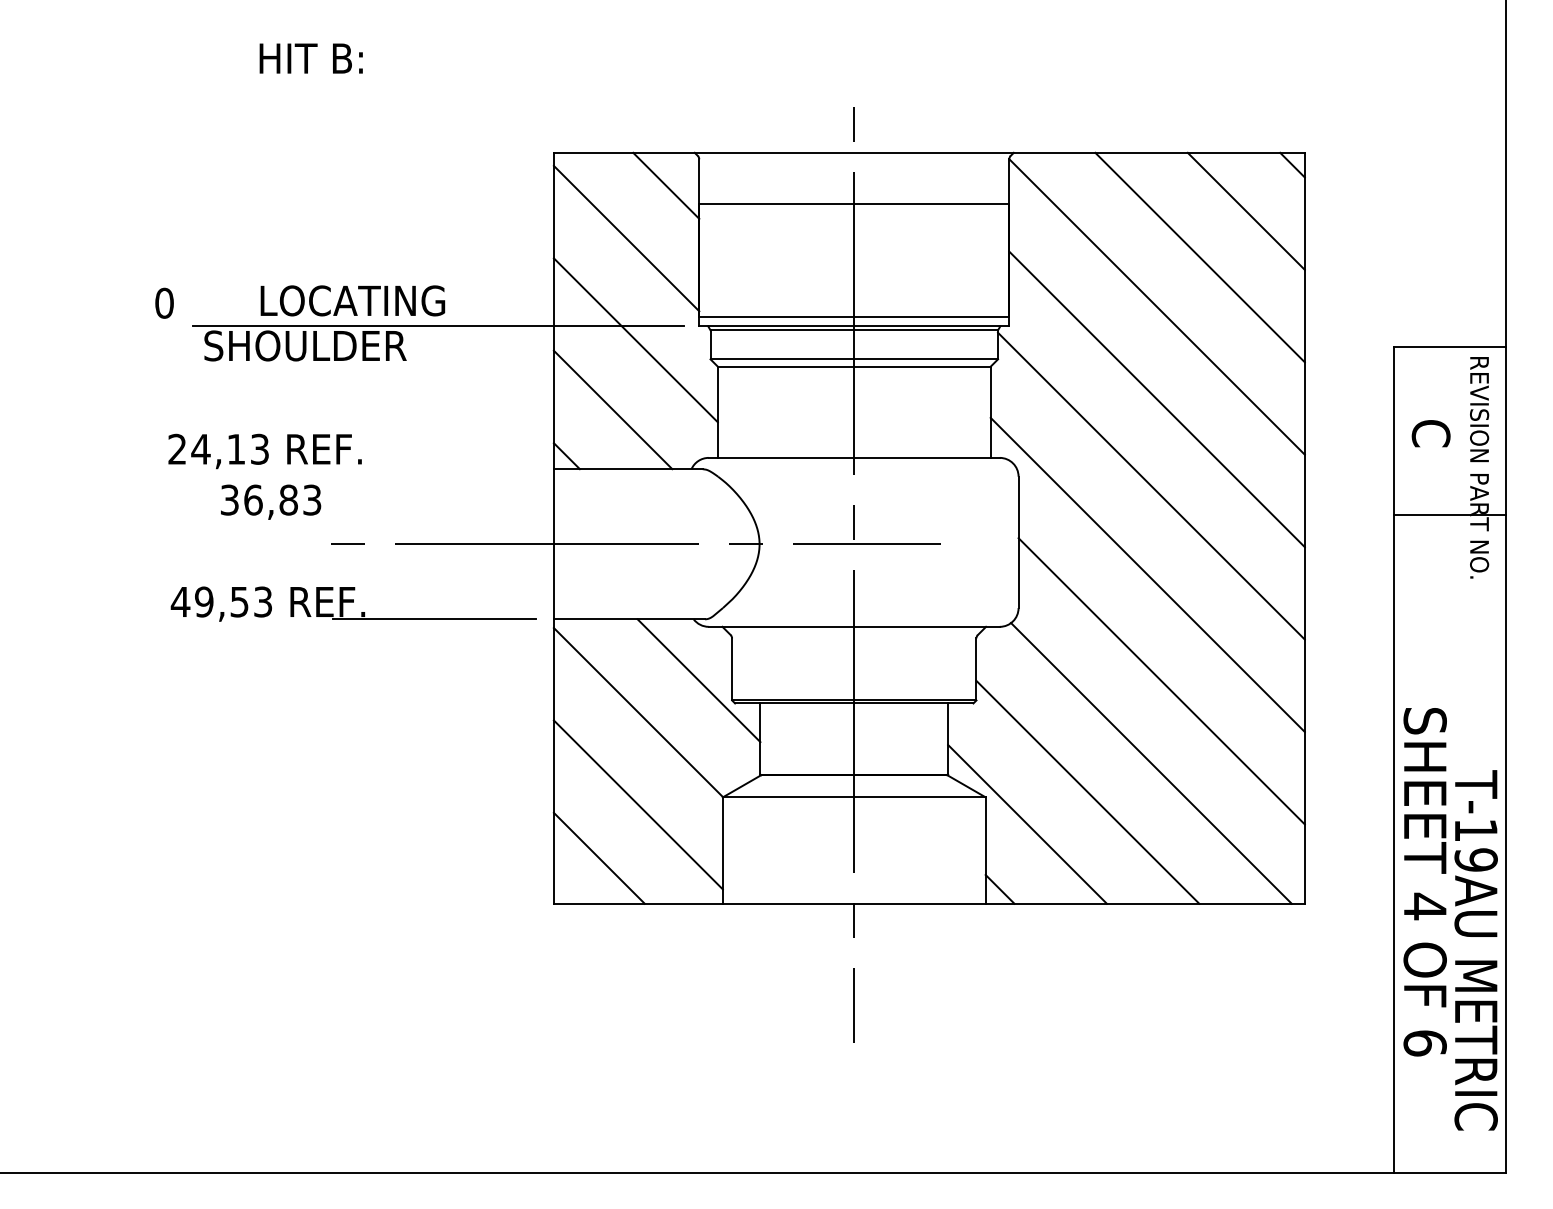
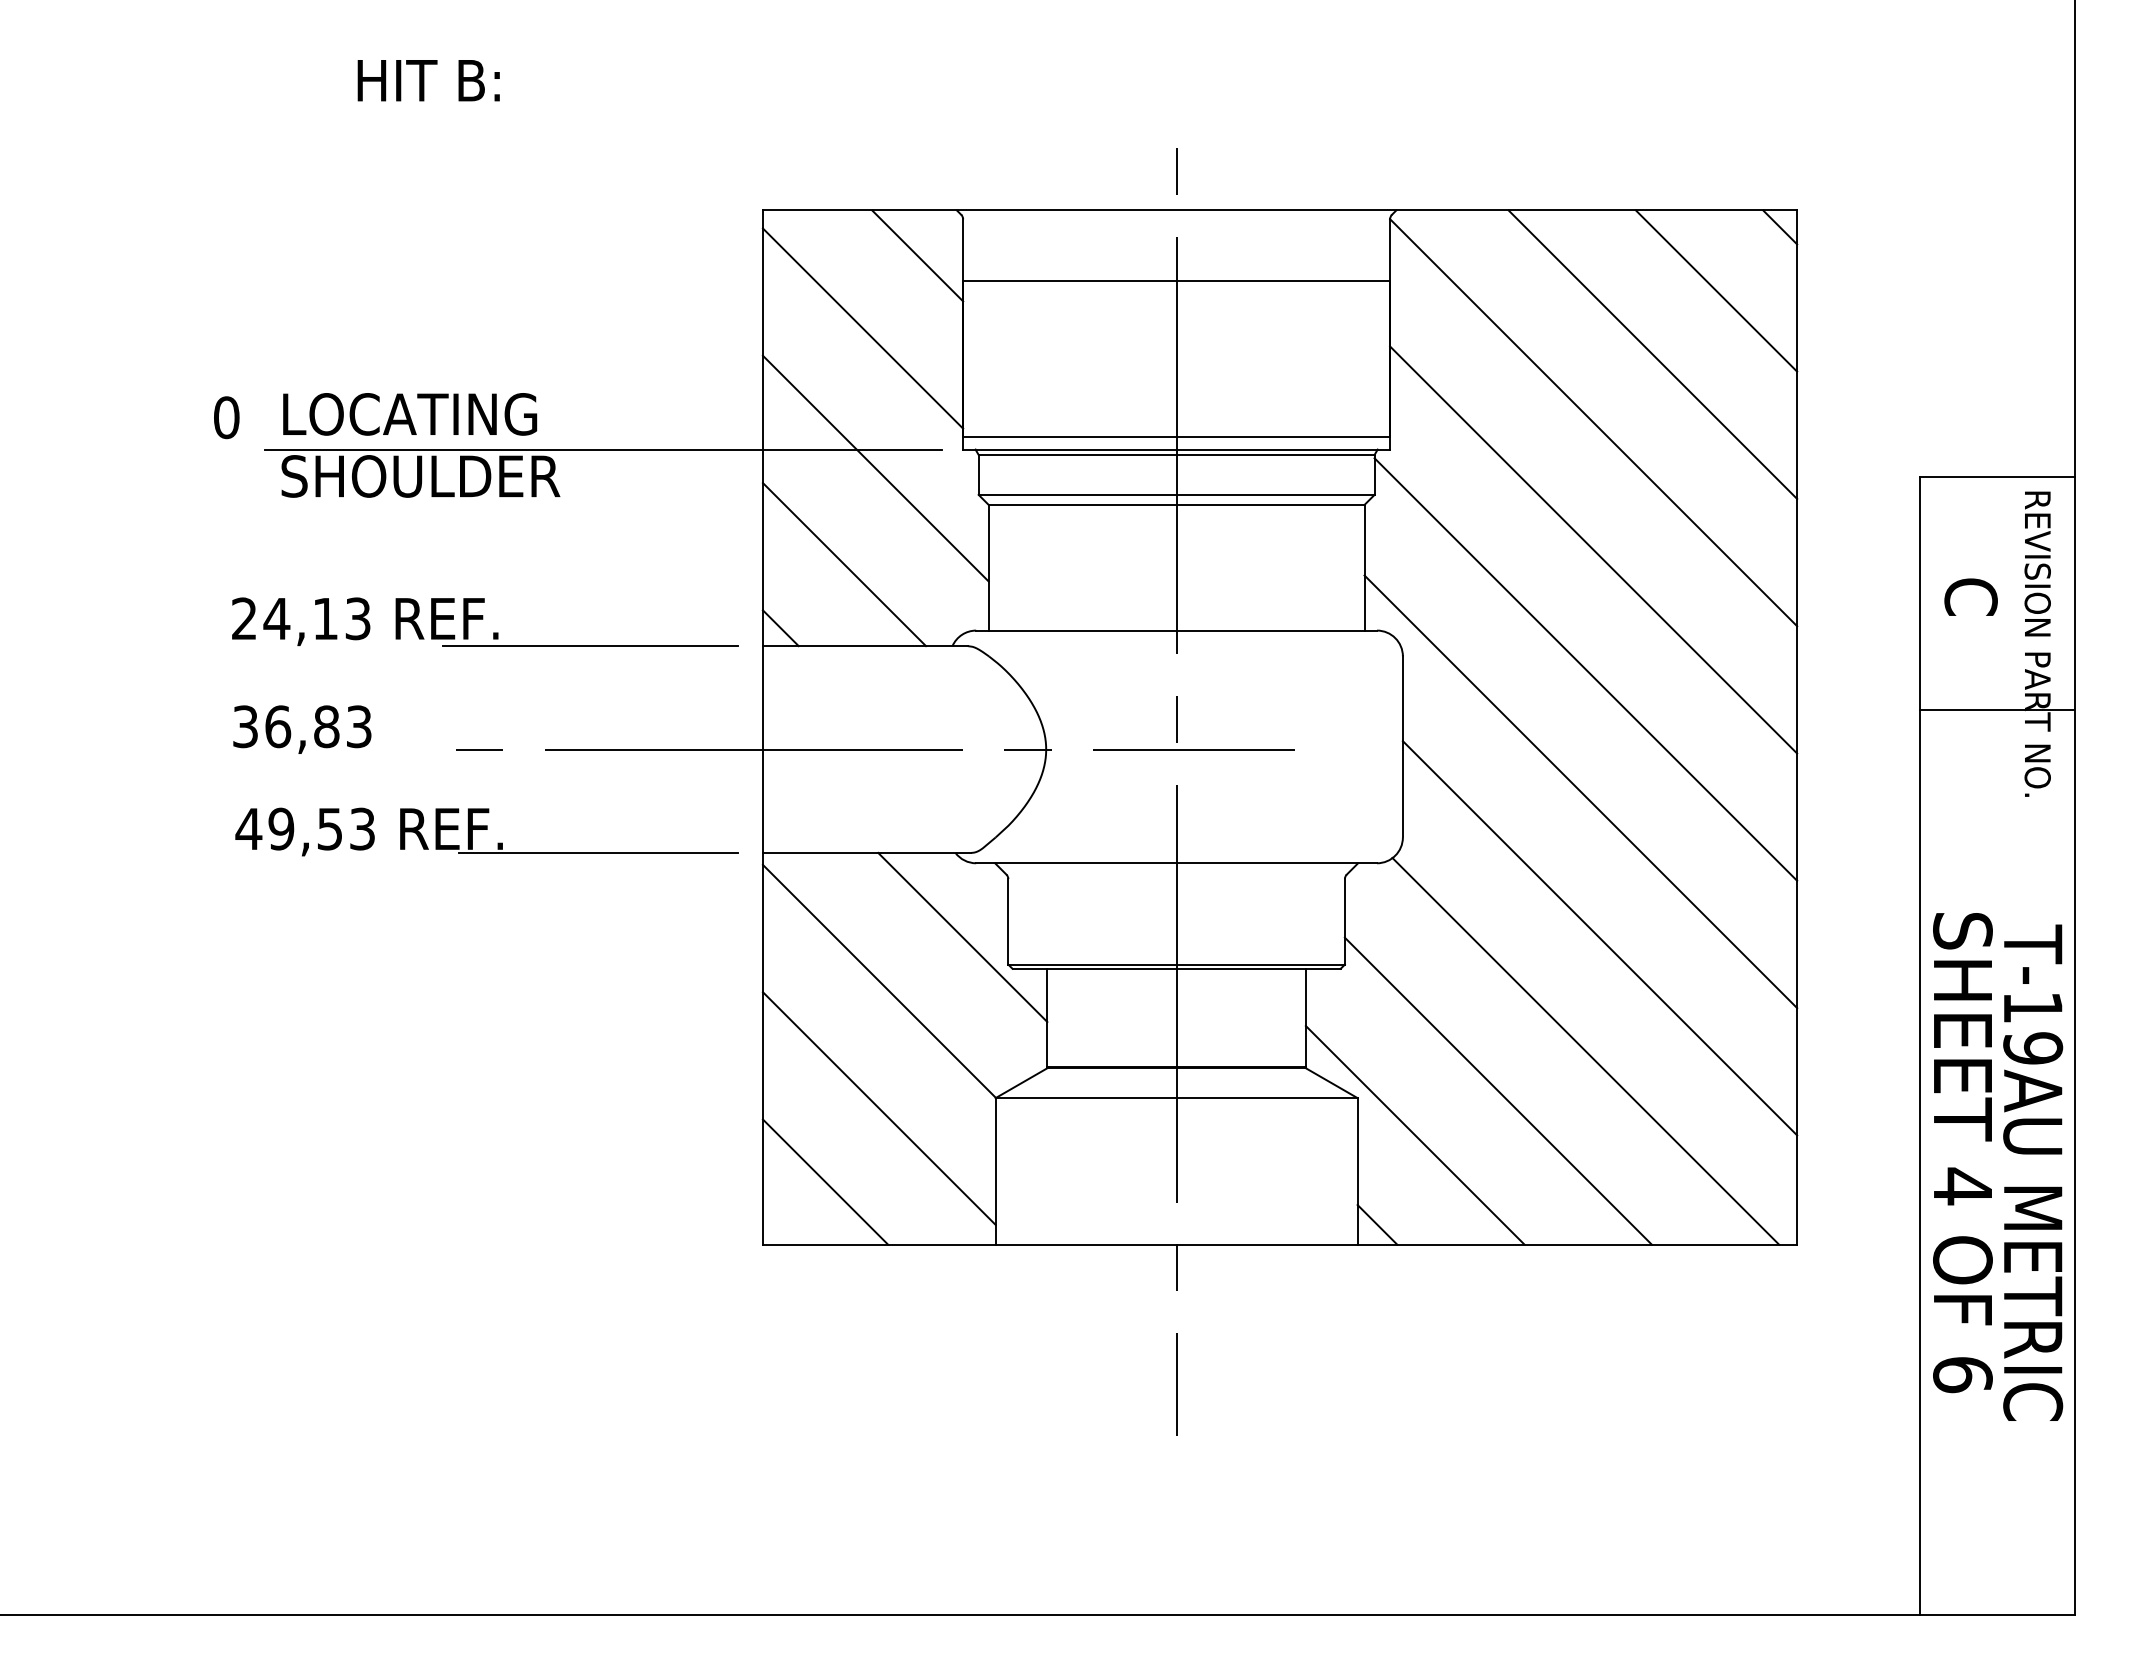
text: (353, 300) -> (410, 414), moved
line: (428, 469) -> (590, 646), added
text: (271, 502) -> (302, 729), moved
text: (1424, 882) -> (1962, 1153), moved
text: (1476, 950) -> (2033, 1172), moved

